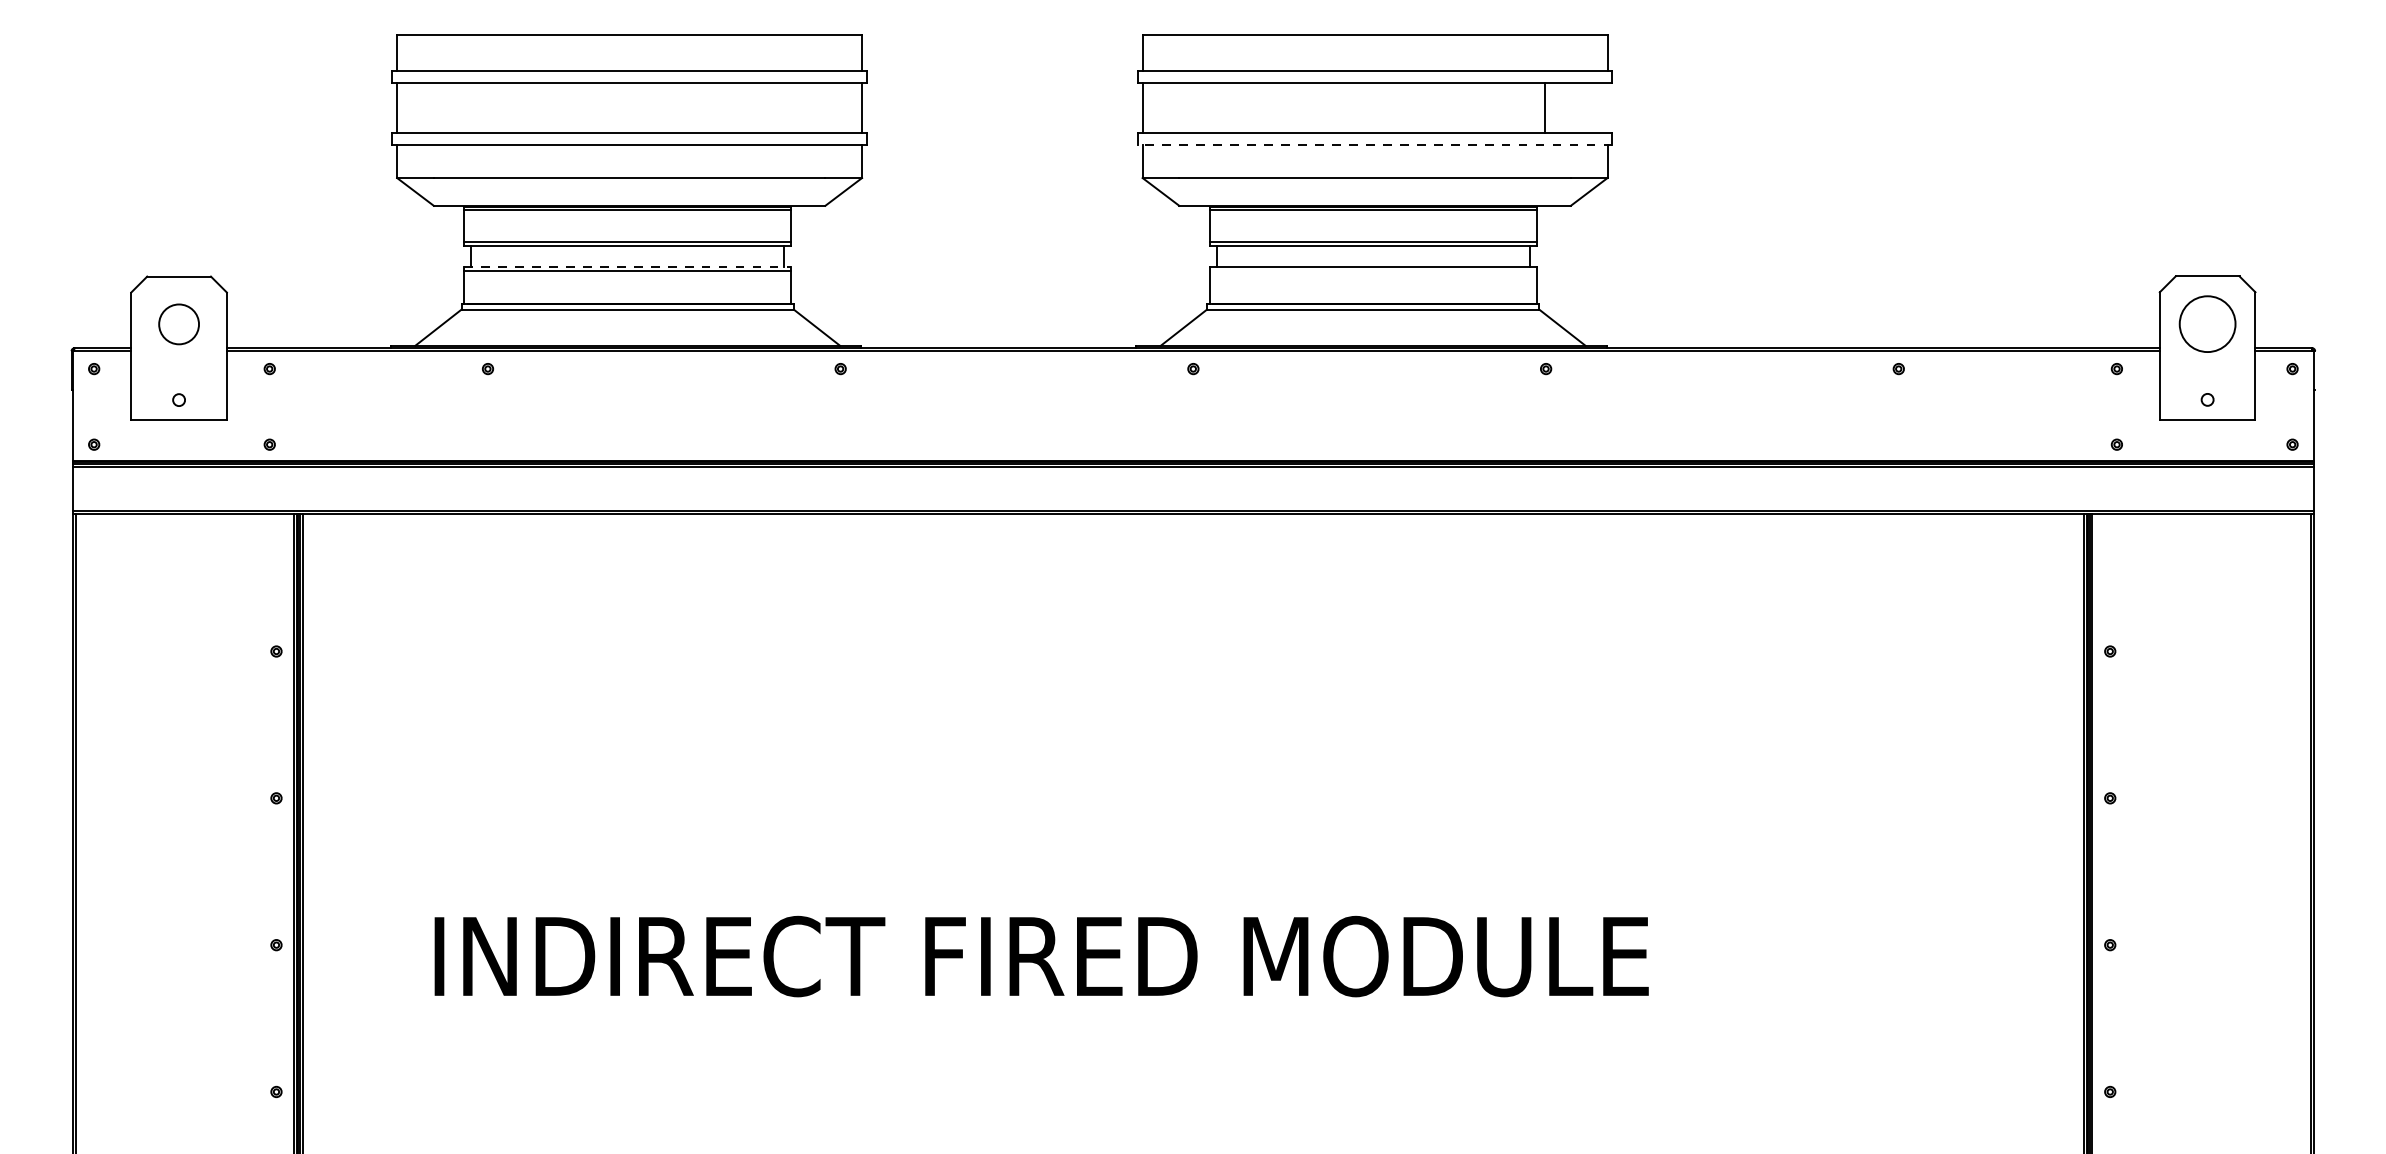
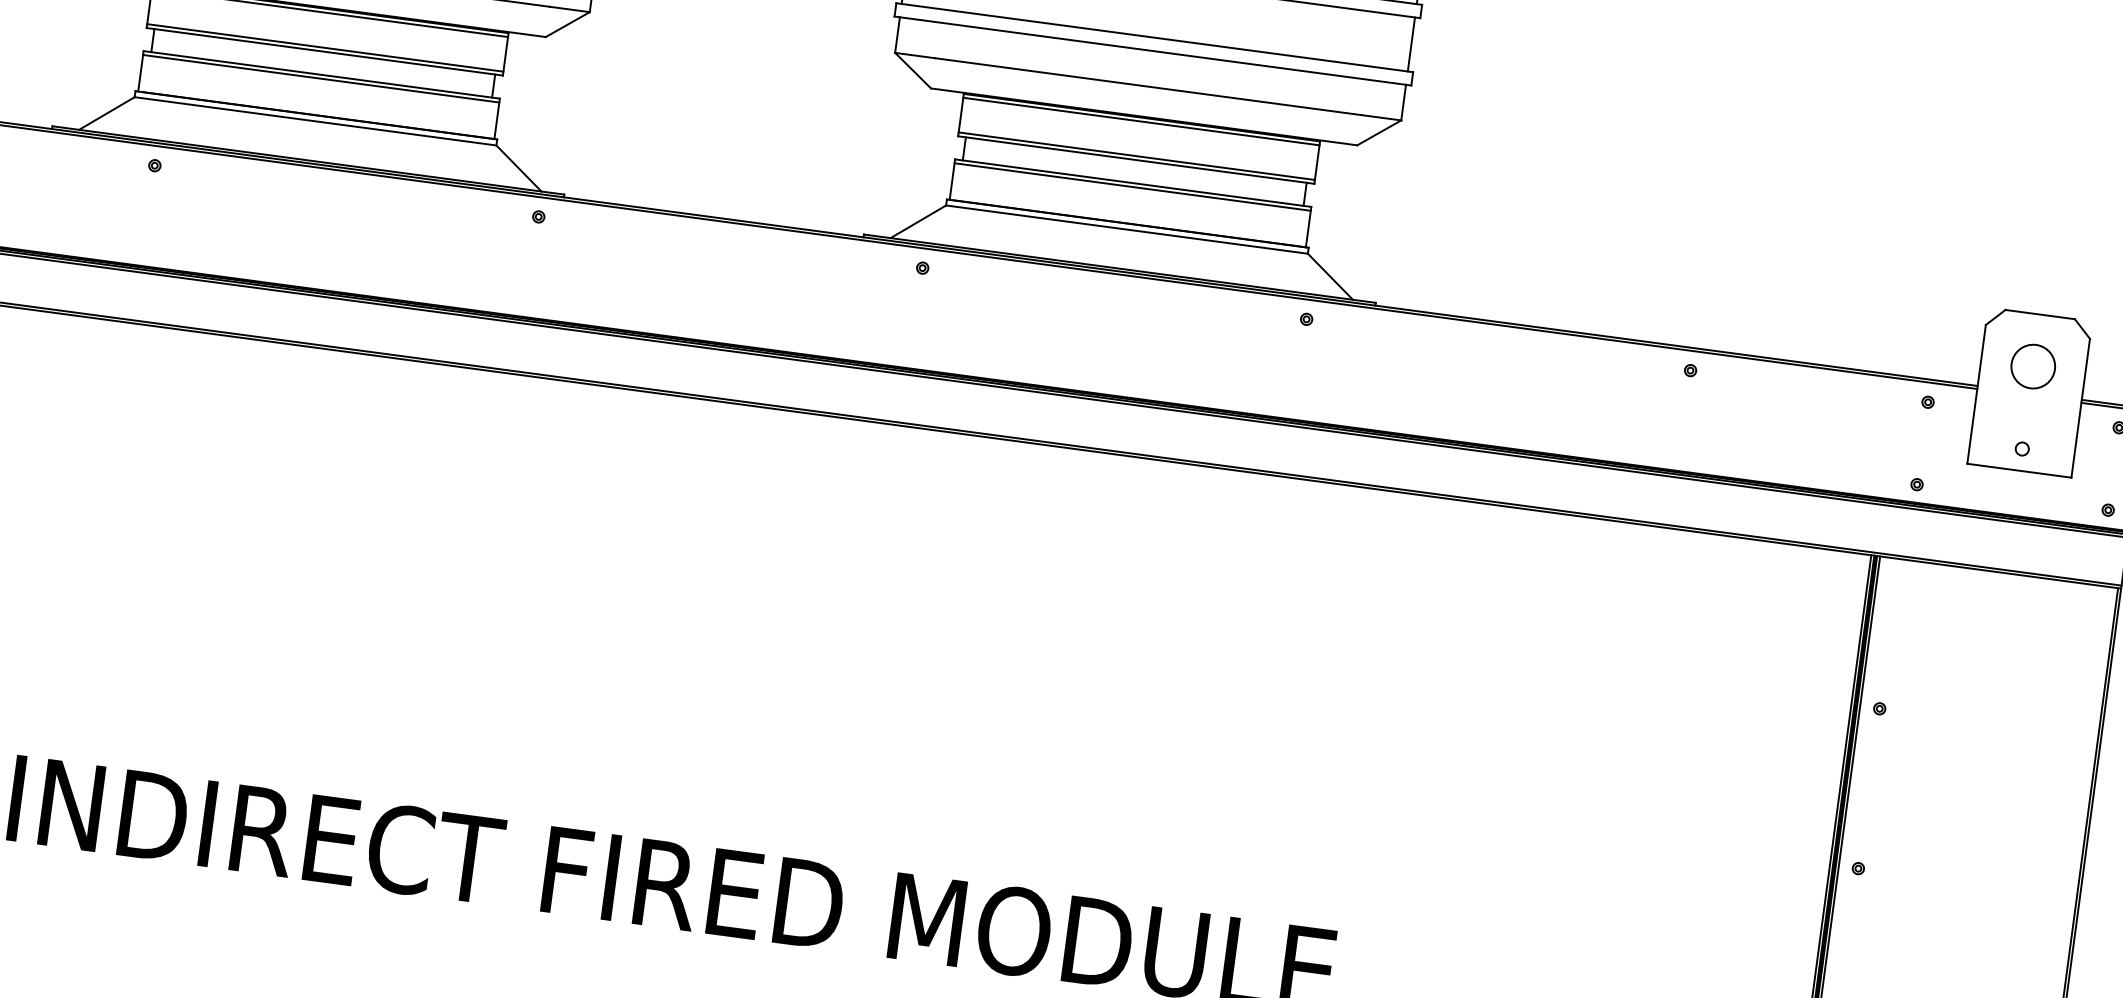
line: (1544, 108) -> (1411, 44), moved
line: (1374, 145) -> (1152, 51), dashed -> solid
line: (627, 266) -> (321, 74), dashed -> solid
line: (1372, 270) -> (1131, 186), added
circle: (2207, 324) -> (2033, 366), size x0.71

